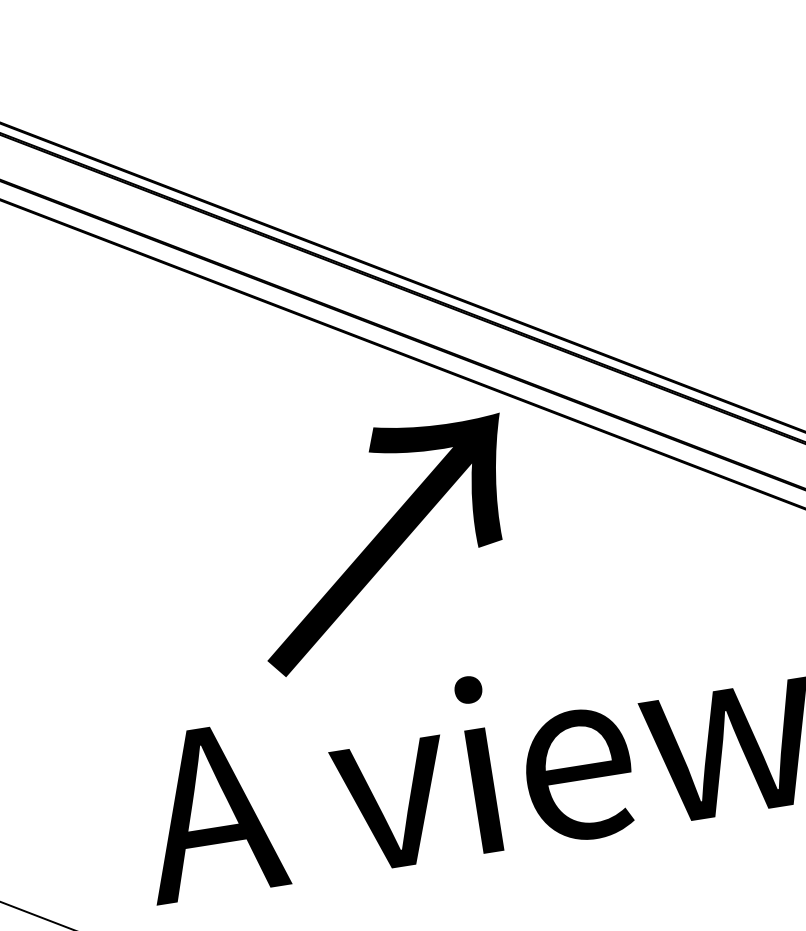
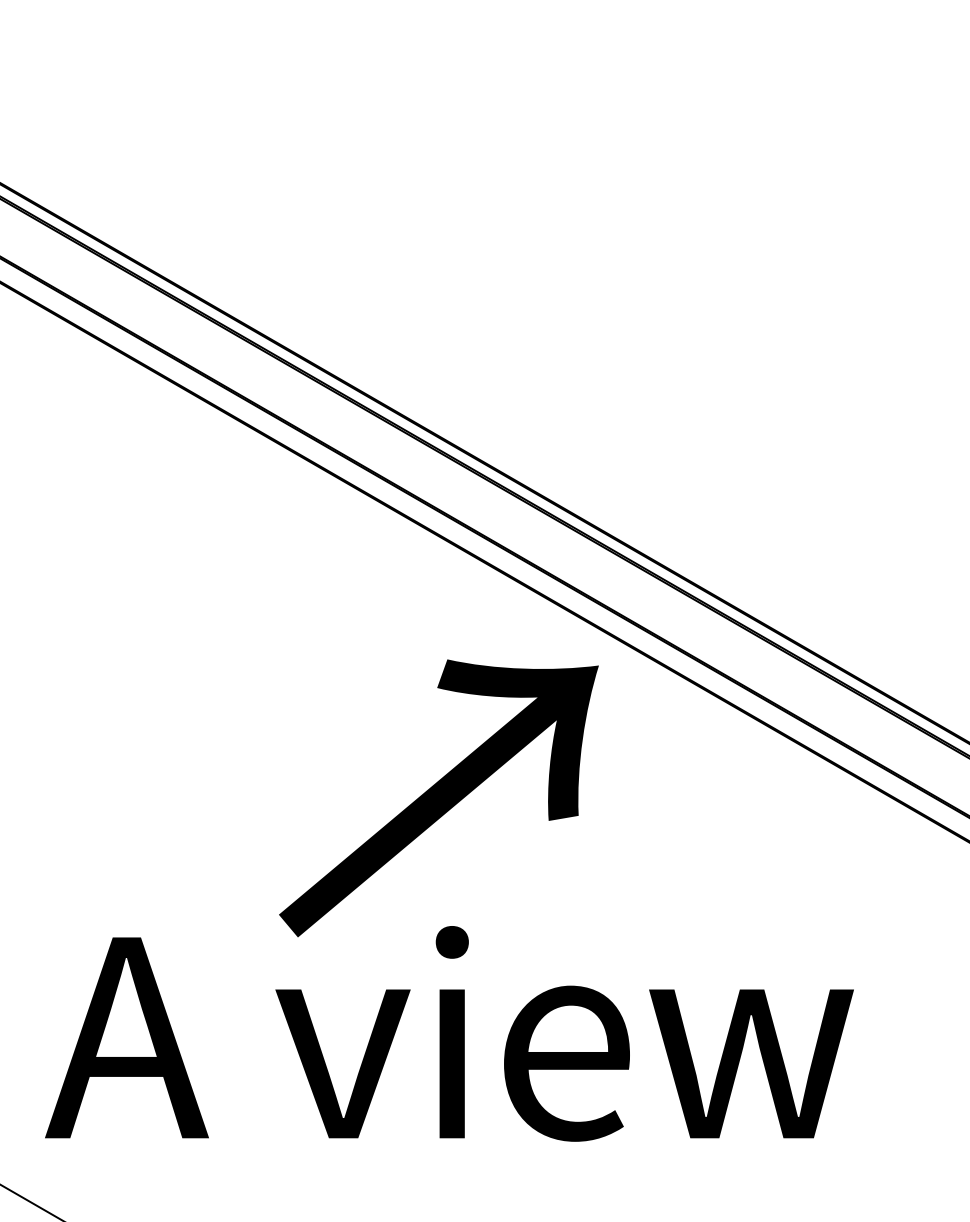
text: (384, 543) -> (438, 798), moved

